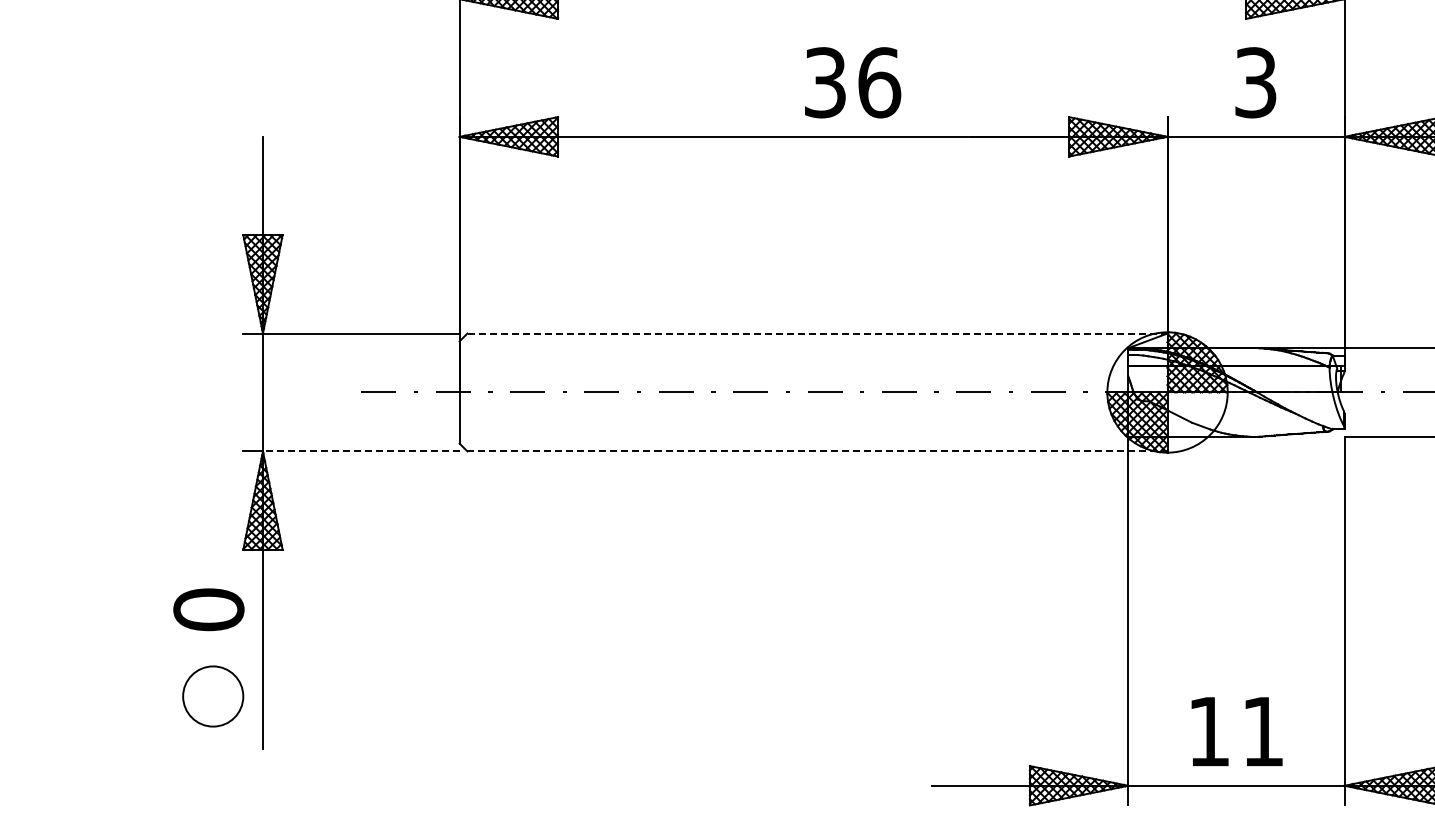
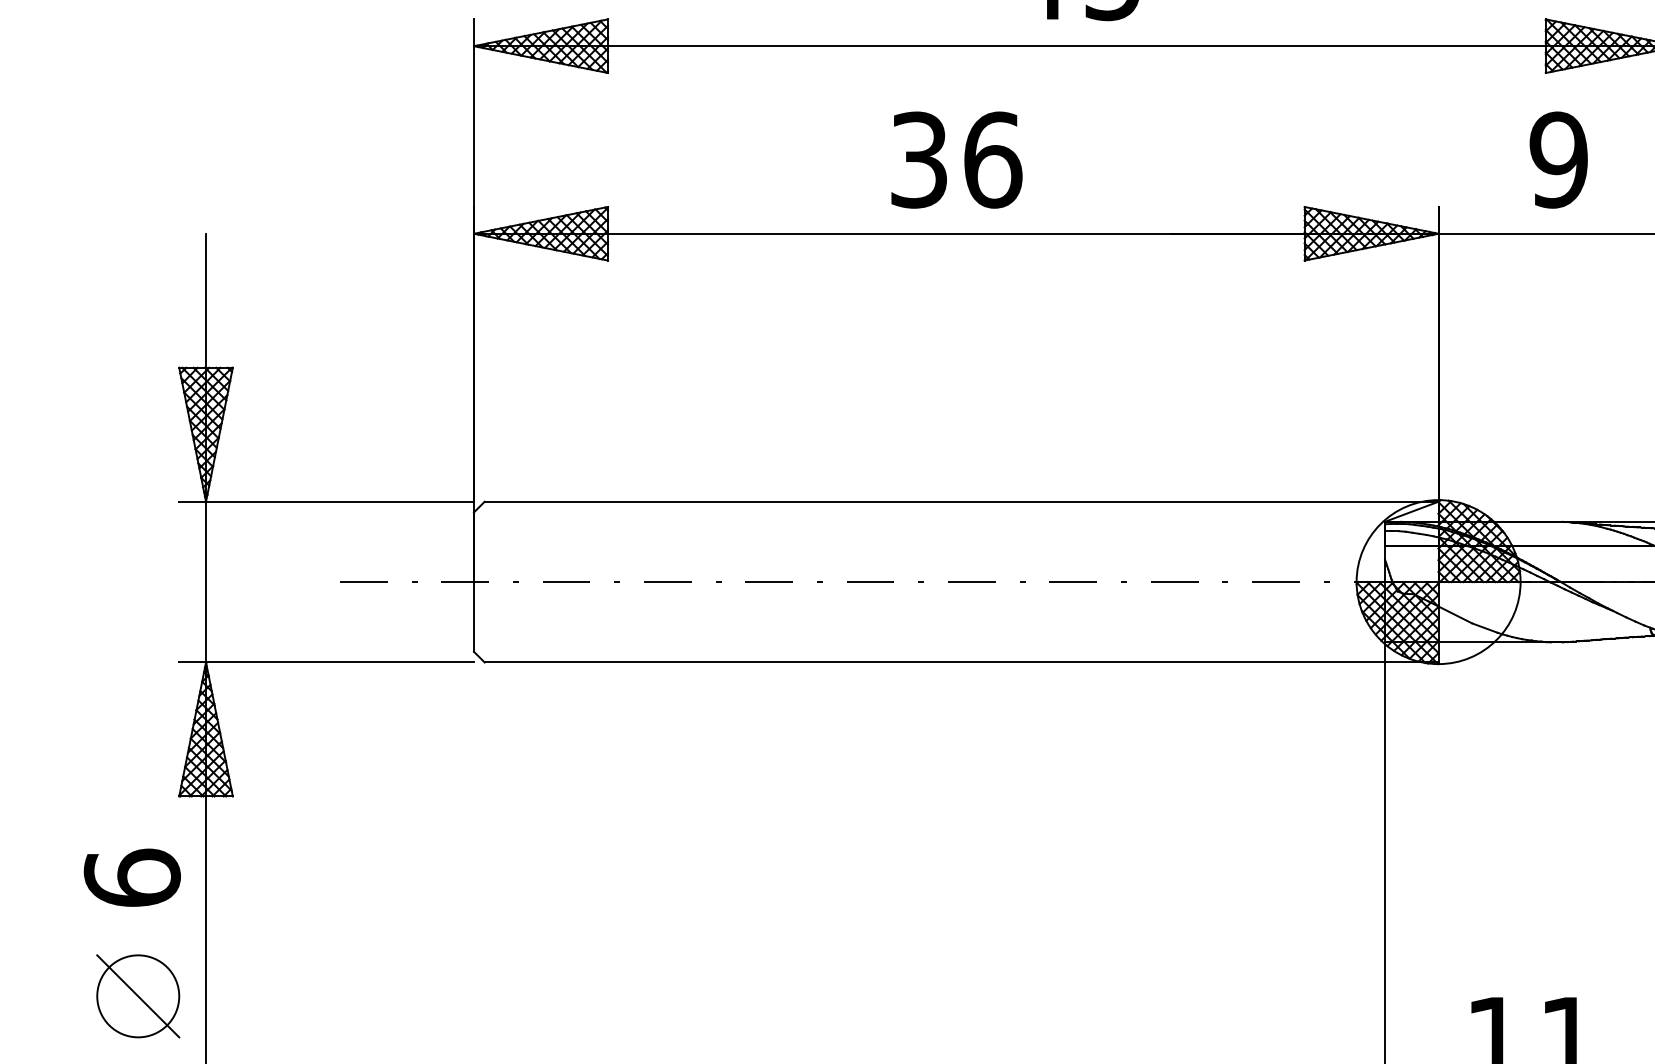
text: (853, 82) -> (957, 159), moved
text: (1255, 82) -> (1558, 159), 3 -> 9
line: (817, 333) -> (961, 501), dashed -> solid
line: (360, 451) -> (338, 662), dashed -> solid
line: (818, 451) -> (962, 662), dashed -> solid
text: (208, 609) -> (131, 877), 0 -> 6
line: (213, 696) -> (138, 996), added

